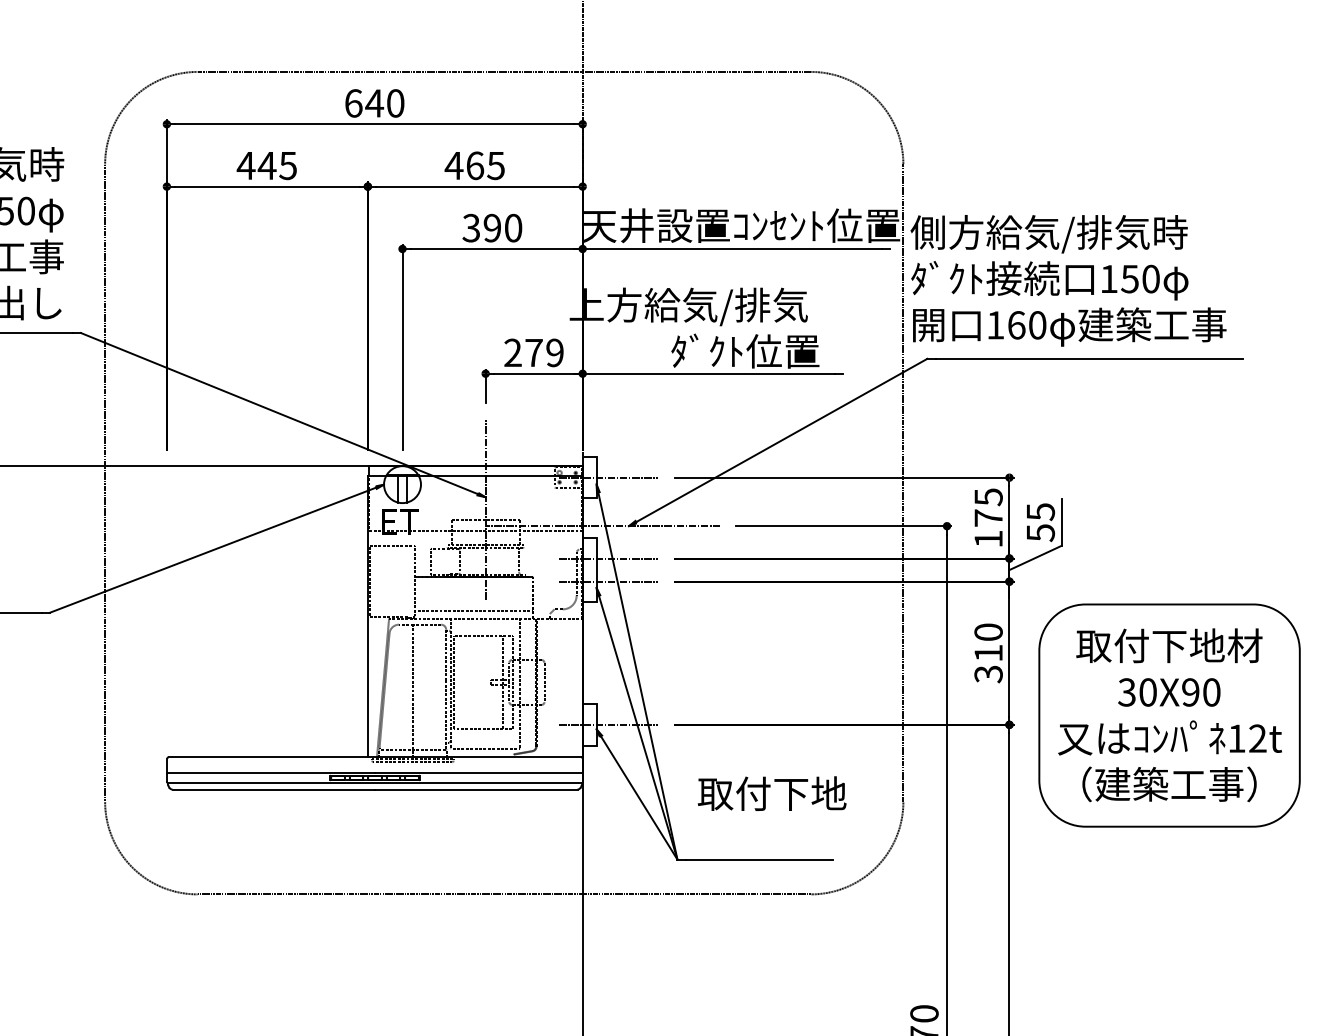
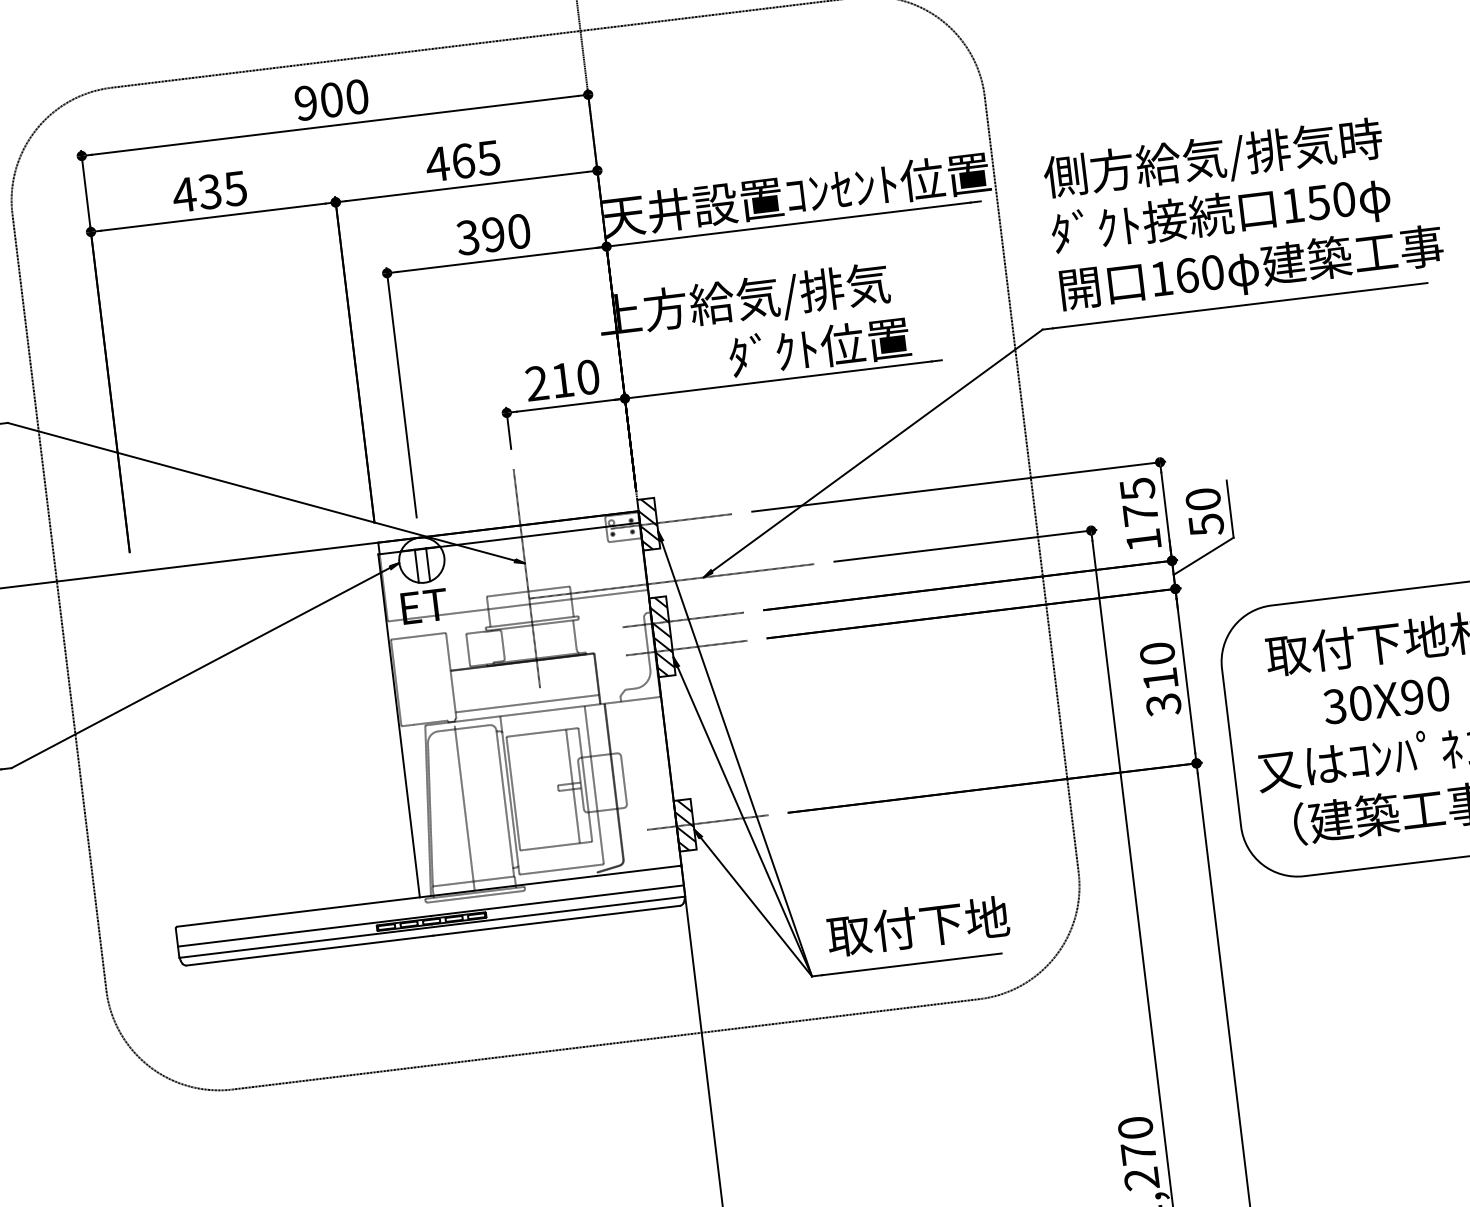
text: (364, 103) -> (319, 101), 640 -> 900
text: (266, 165) -> (209, 191), 445 -> 435
text: (1068, 280) -> (1243, 213), moved
text: (544, 352) -> (575, 378), 279 -> 210
hatch: (589, 477) -> (648, 523), added
text: (1040, 512) -> (1203, 500), 55 -> 50
hatch: (589, 569) -> (662, 636), added
hatch: (589, 724) -> (684, 824), added
text: (771, 793) -> (917, 926), moved

